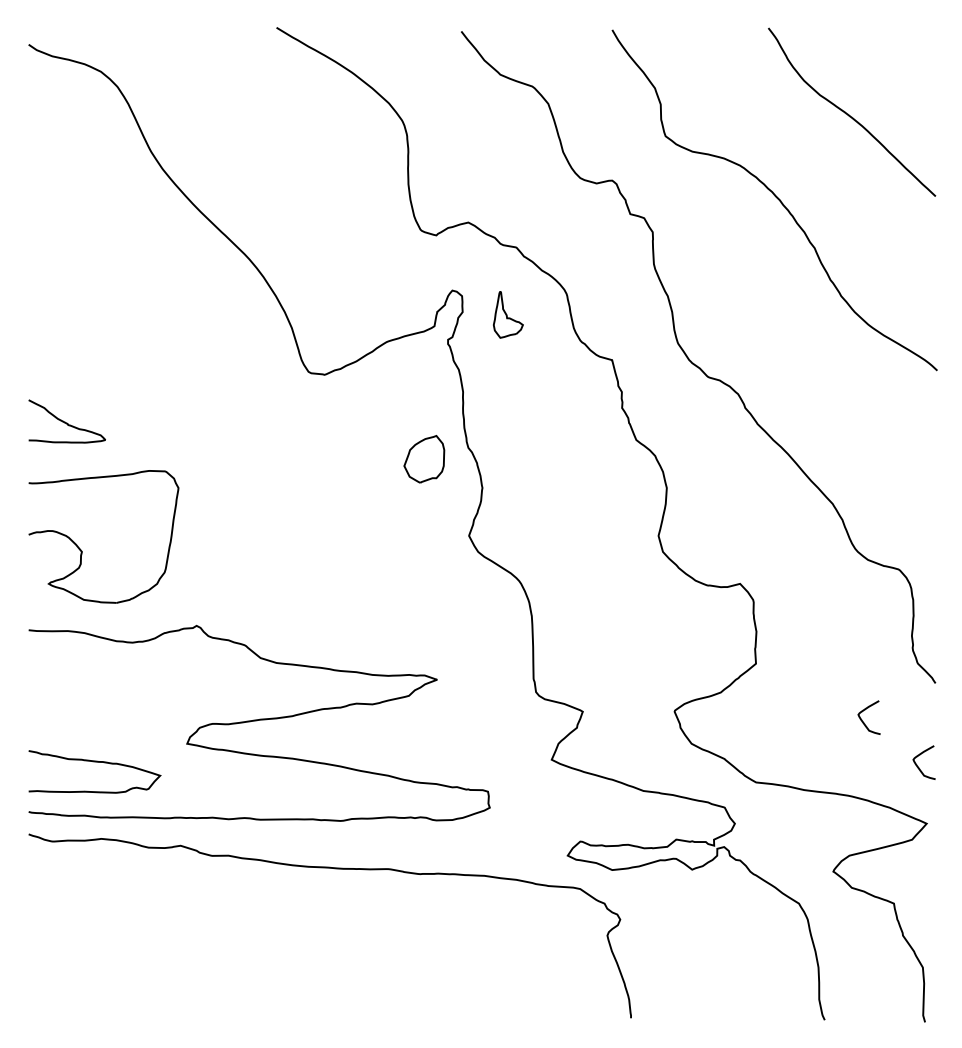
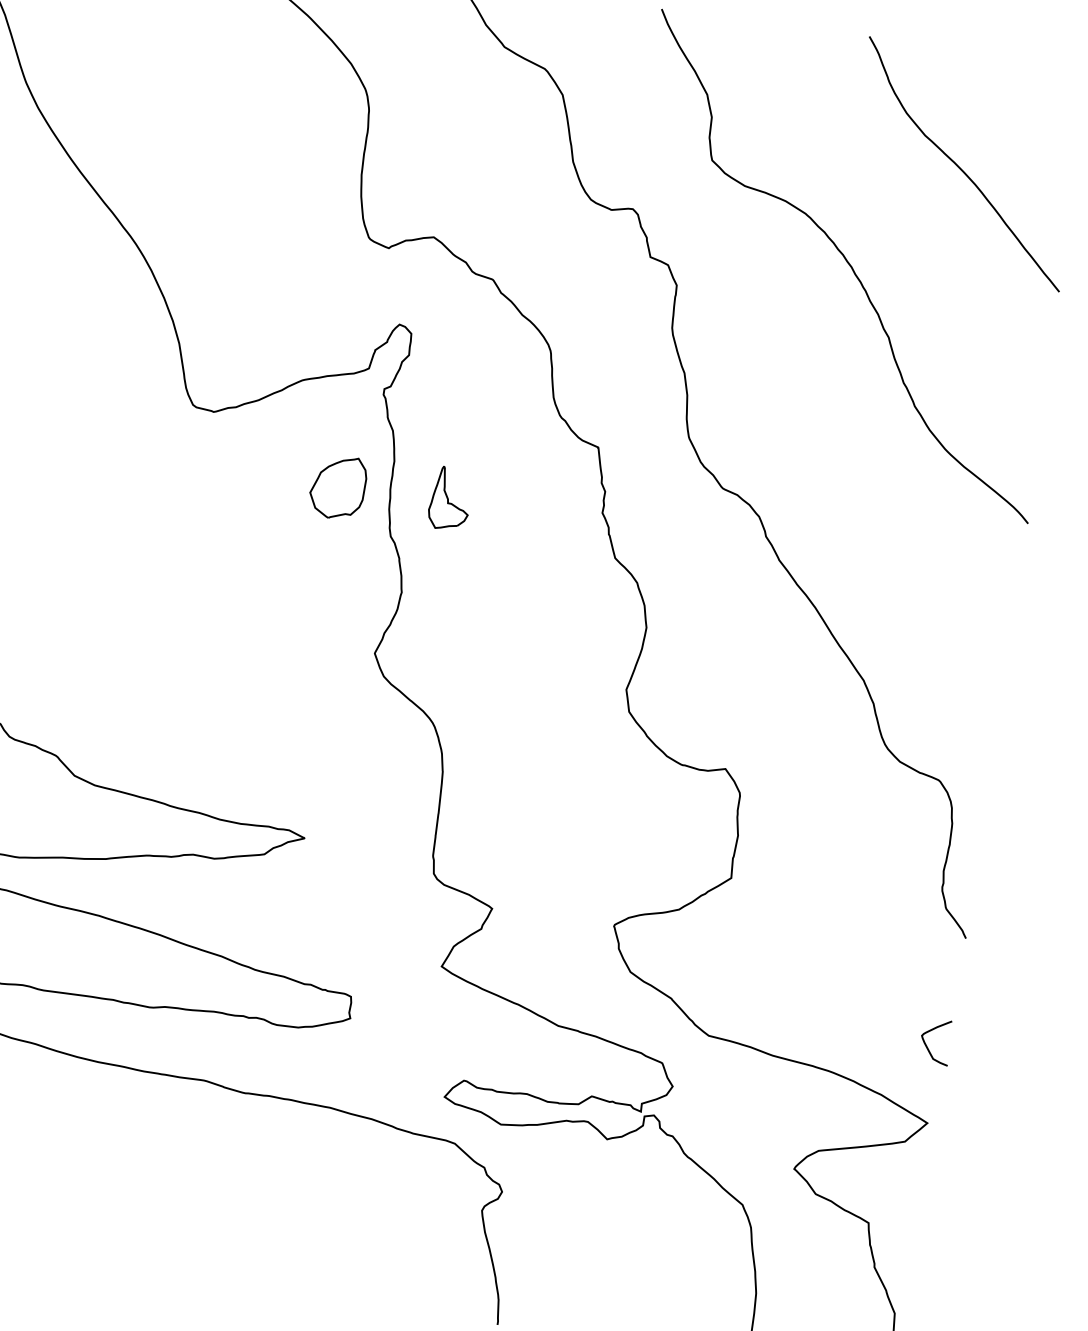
part: (508, 314) -> (450, 498), moved
part: (424, 459) -> (338, 487), moved
curve: (862, 719) -> (862, 972), removed

